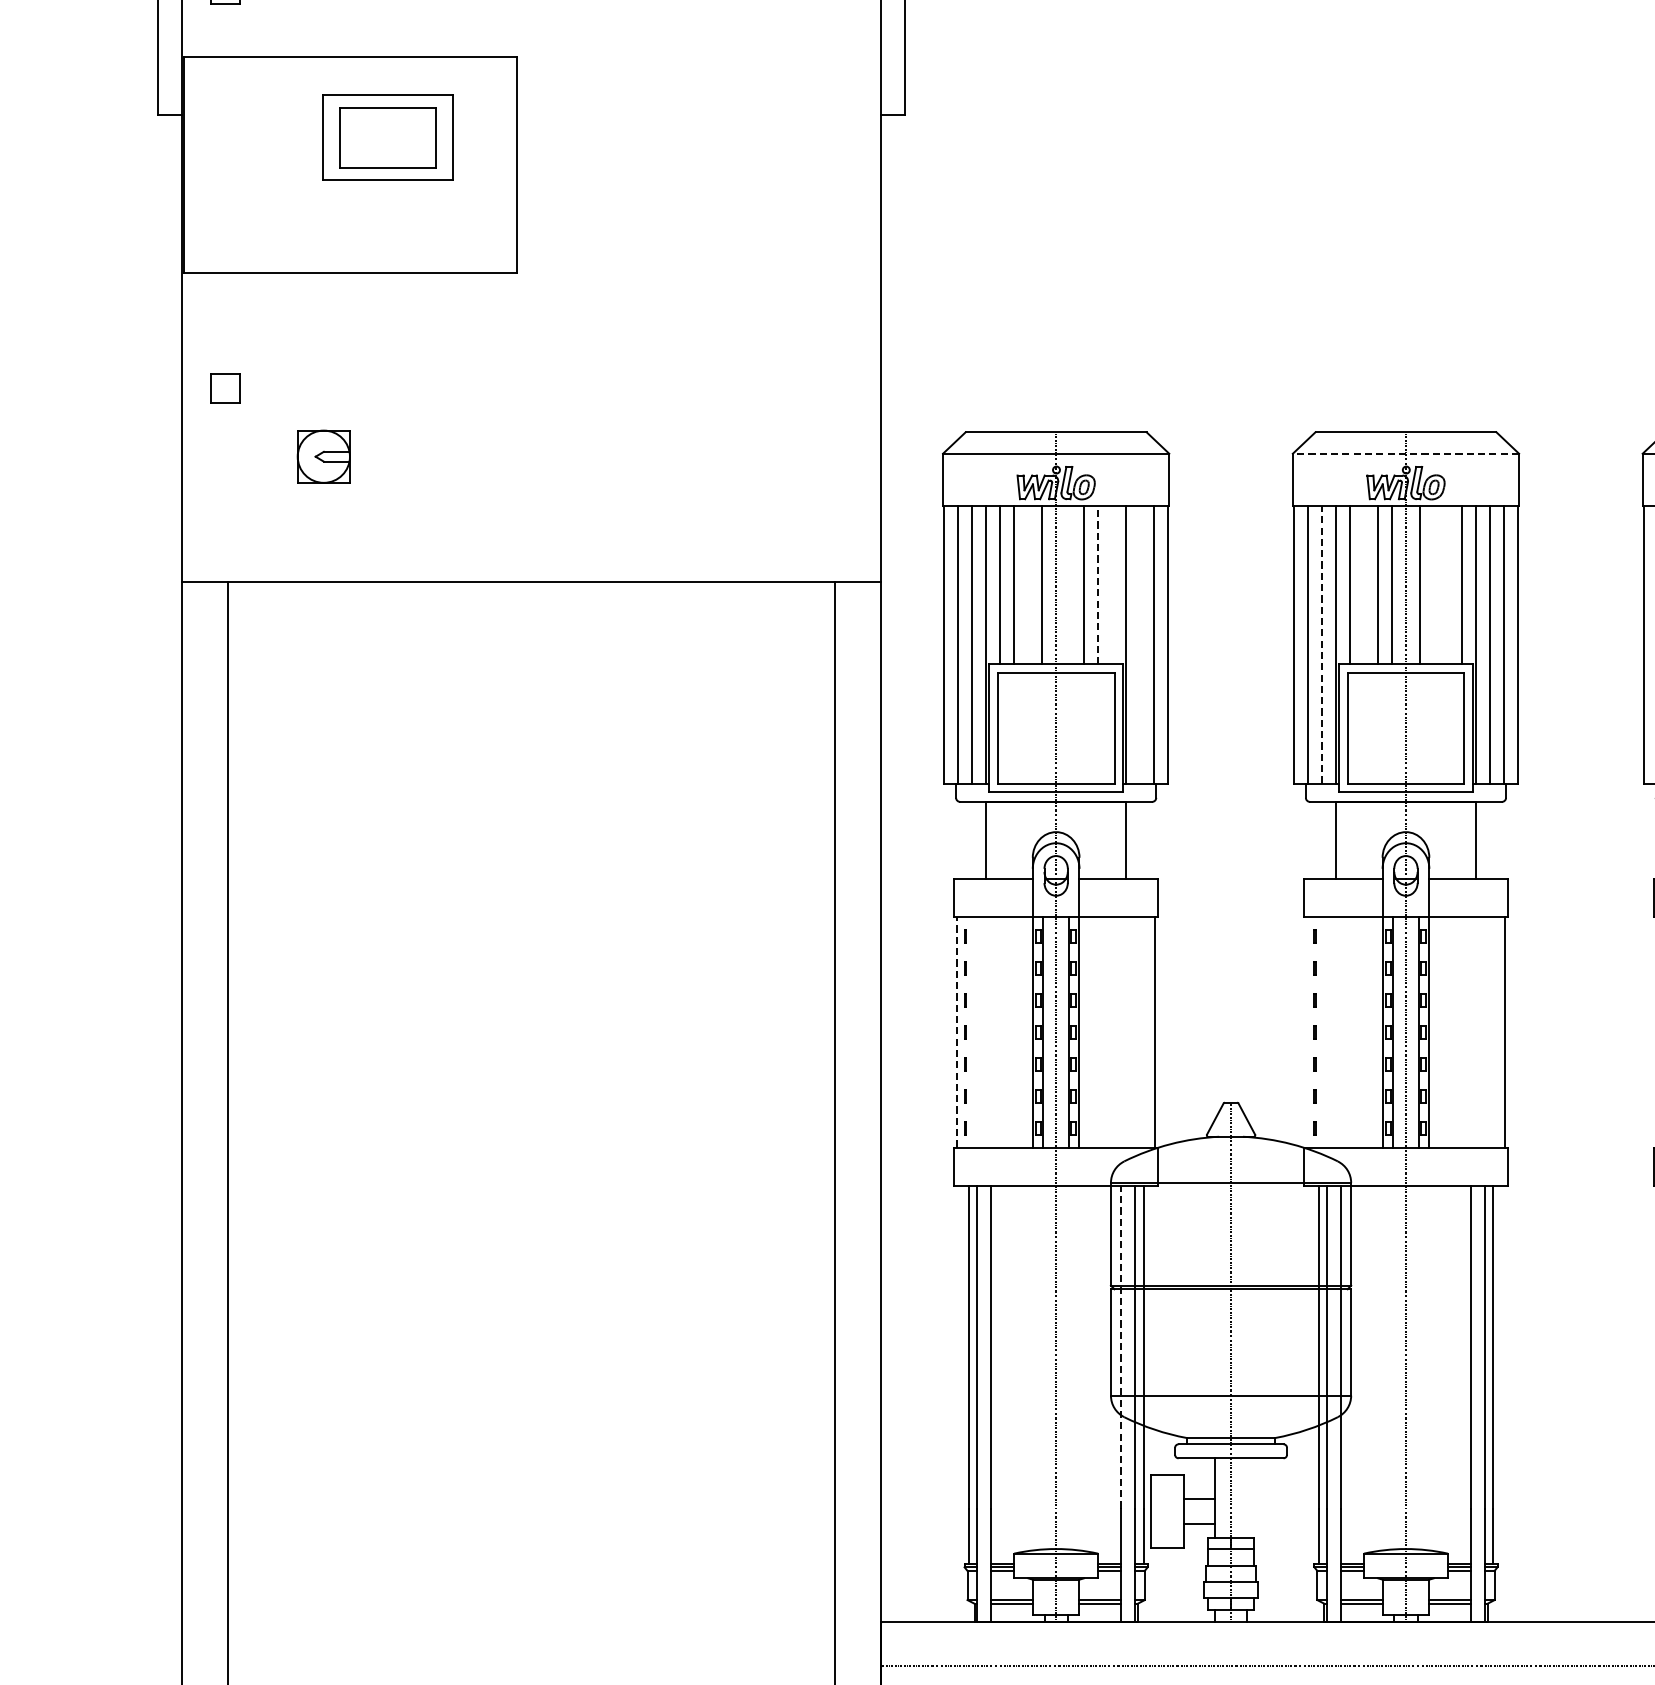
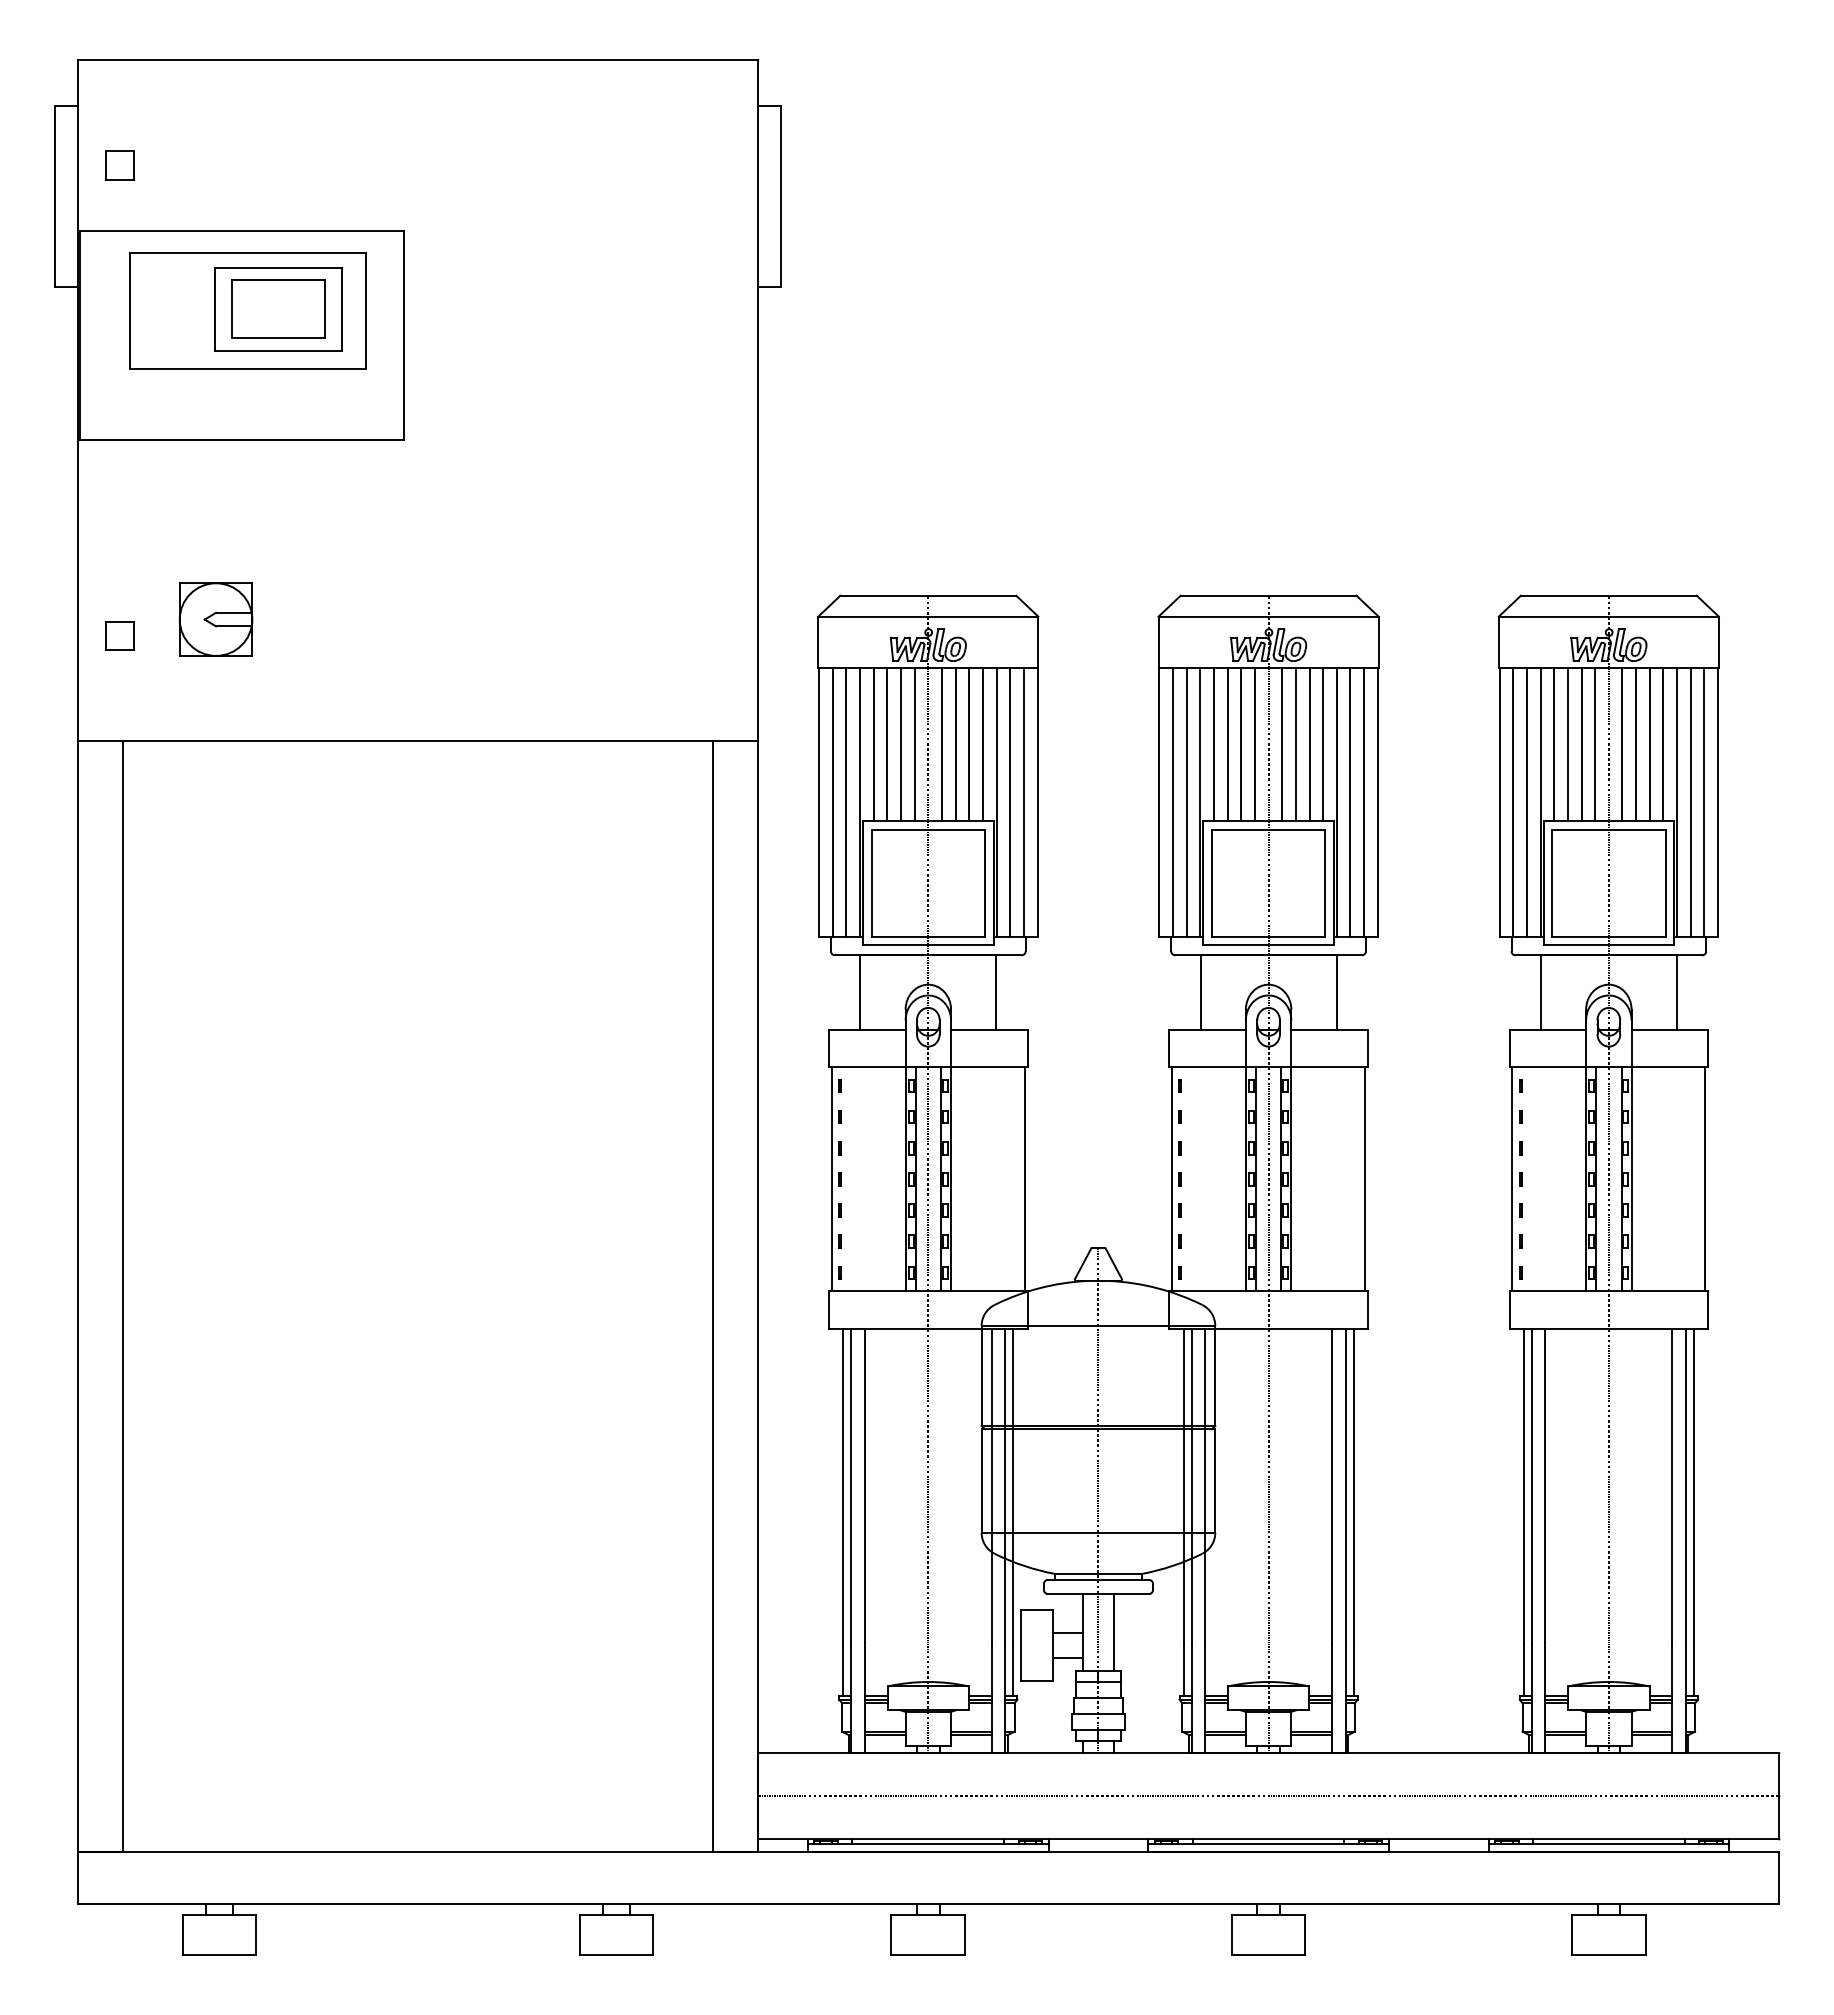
part: (356, 138) -> (247, 310), added
part: (224, 387) -> (119, 635), moved
line: (1405, 453) -> (1268, 616), dashed -> solid
part: (323, 456) -> (215, 619), size x1.43
line: (1028, 585) -> (901, 744), added
line: (1069, 585) -> (941, 744), added
line: (1098, 585) -> (969, 744), dashed -> solid
line: (1111, 585) -> (982, 744), added
line: (1363, 585) -> (1227, 744), added
line: (1433, 585) -> (1295, 744), added
line: (1448, 585) -> (1309, 744), added
line: (1140, 644) -> (1010, 802), added
line: (1321, 644) -> (1186, 802), dashed -> solid
line: (956, 1031) -> (831, 1178), dashed -> solid
line: (1307, 1032) -> (1172, 1179), added
line: (1121, 1347) -> (991, 1485), dashed -> solid
line: (1246, 1497) -> (1113, 1631), added

